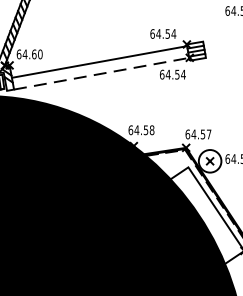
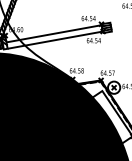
line: (102, 74) -> (55, 40), dashed -> solid

